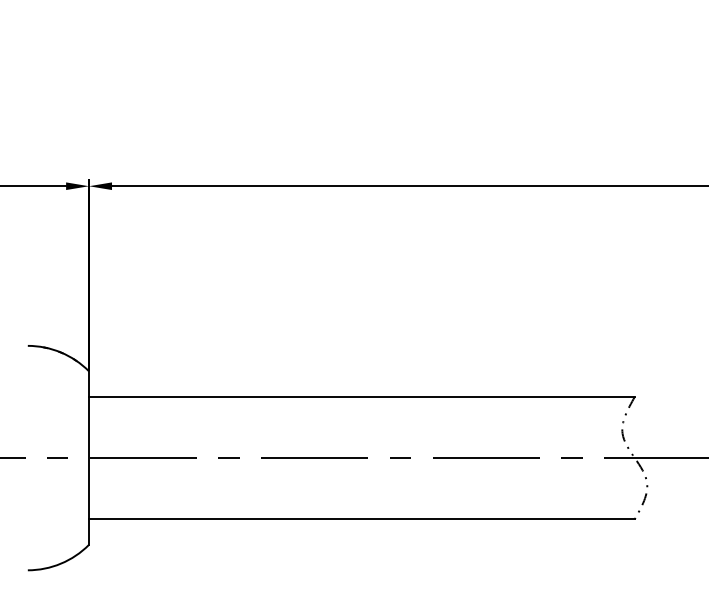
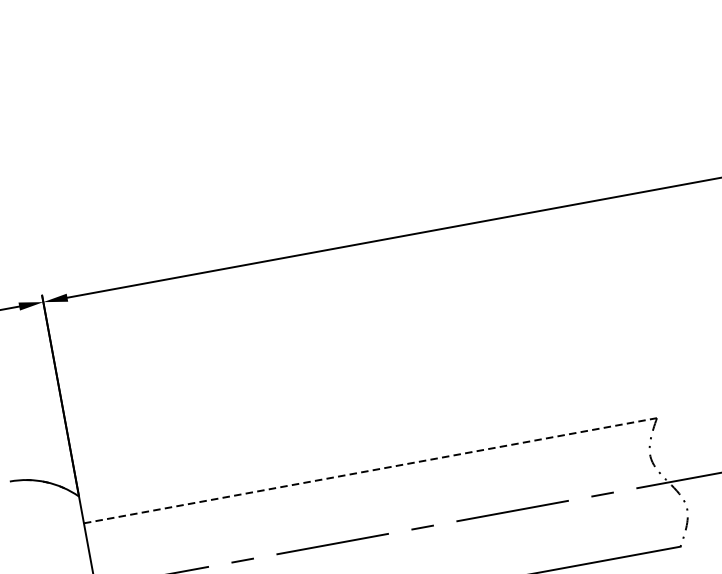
line: (361, 396) -> (369, 470), solid -> dashed

